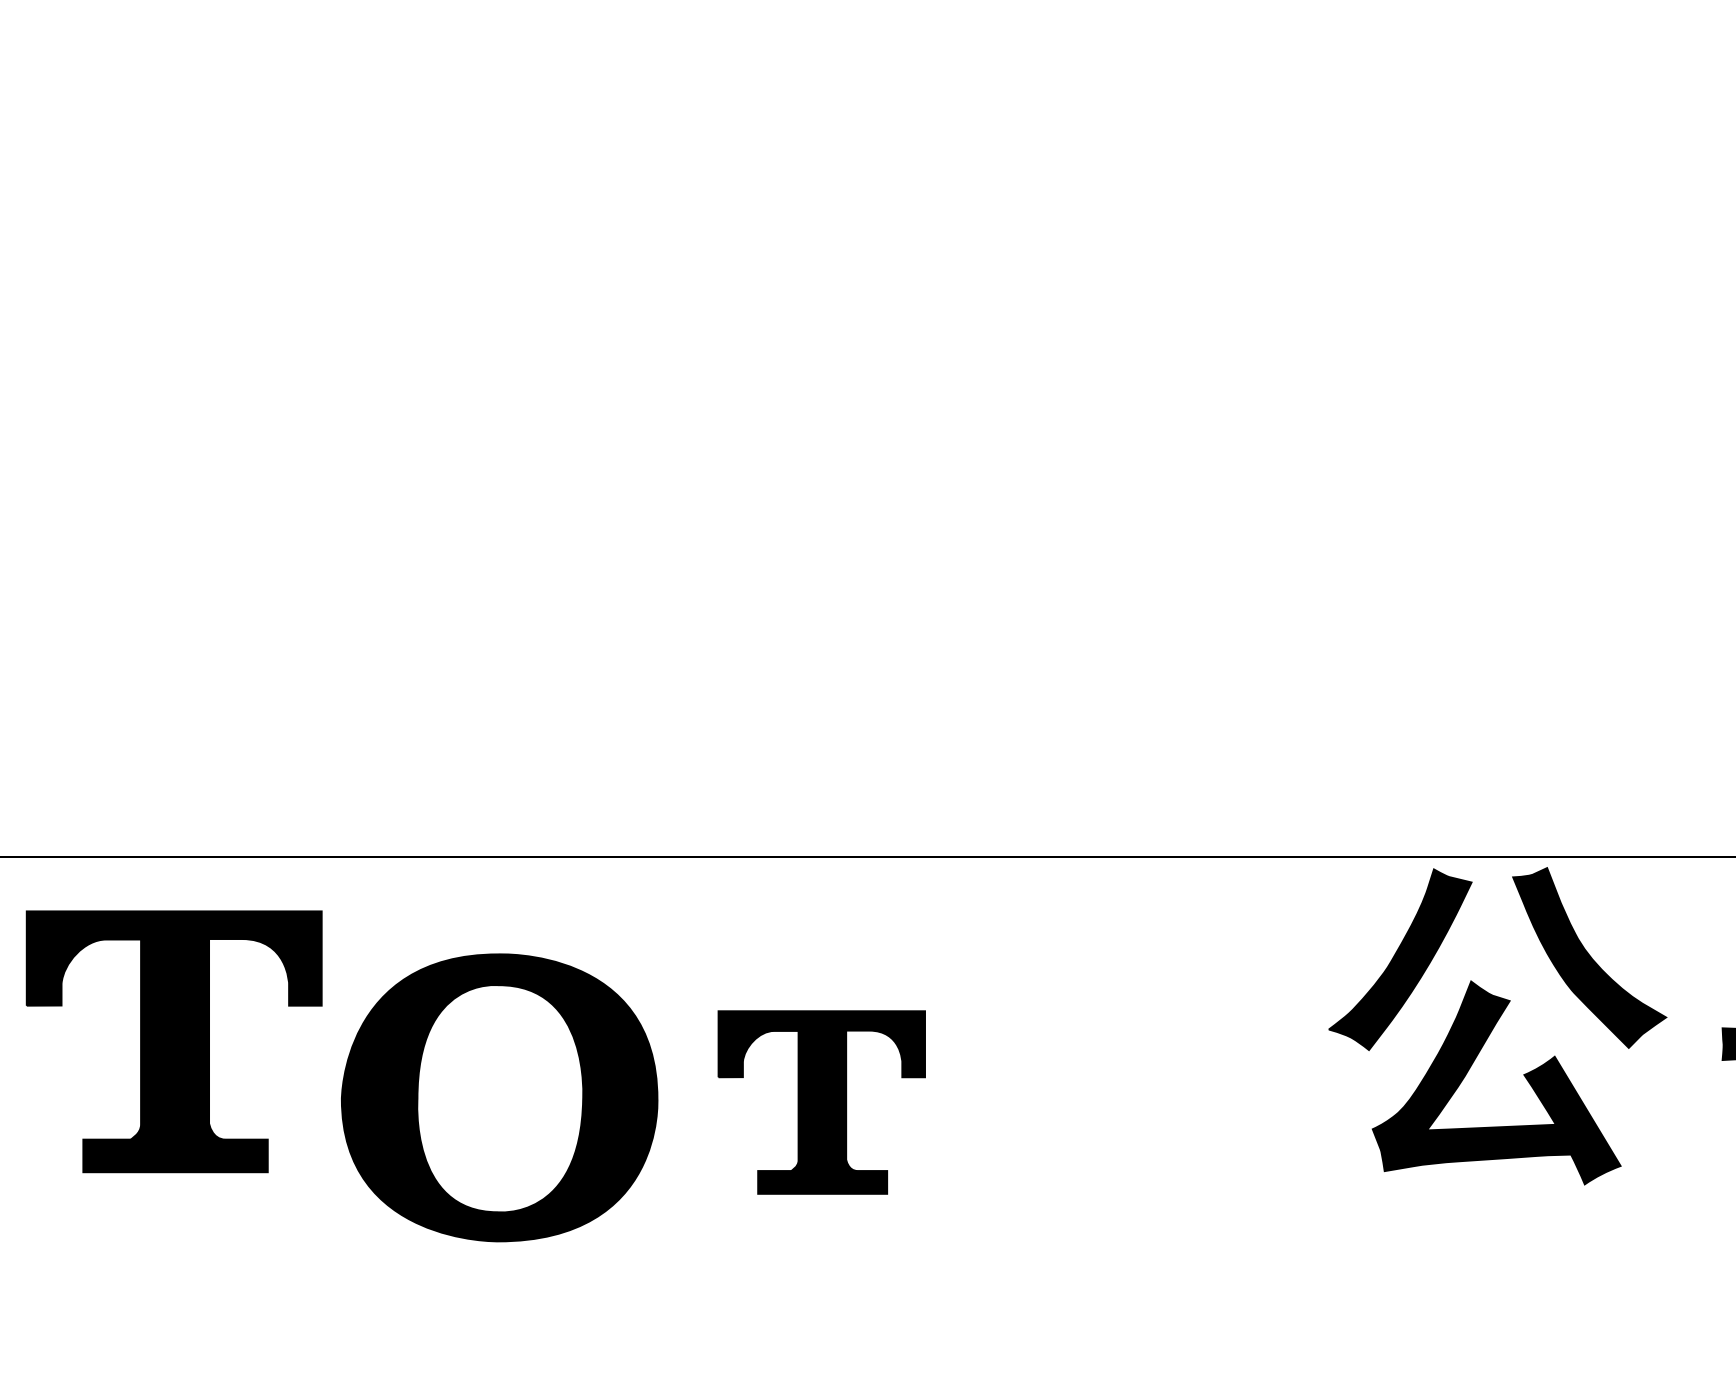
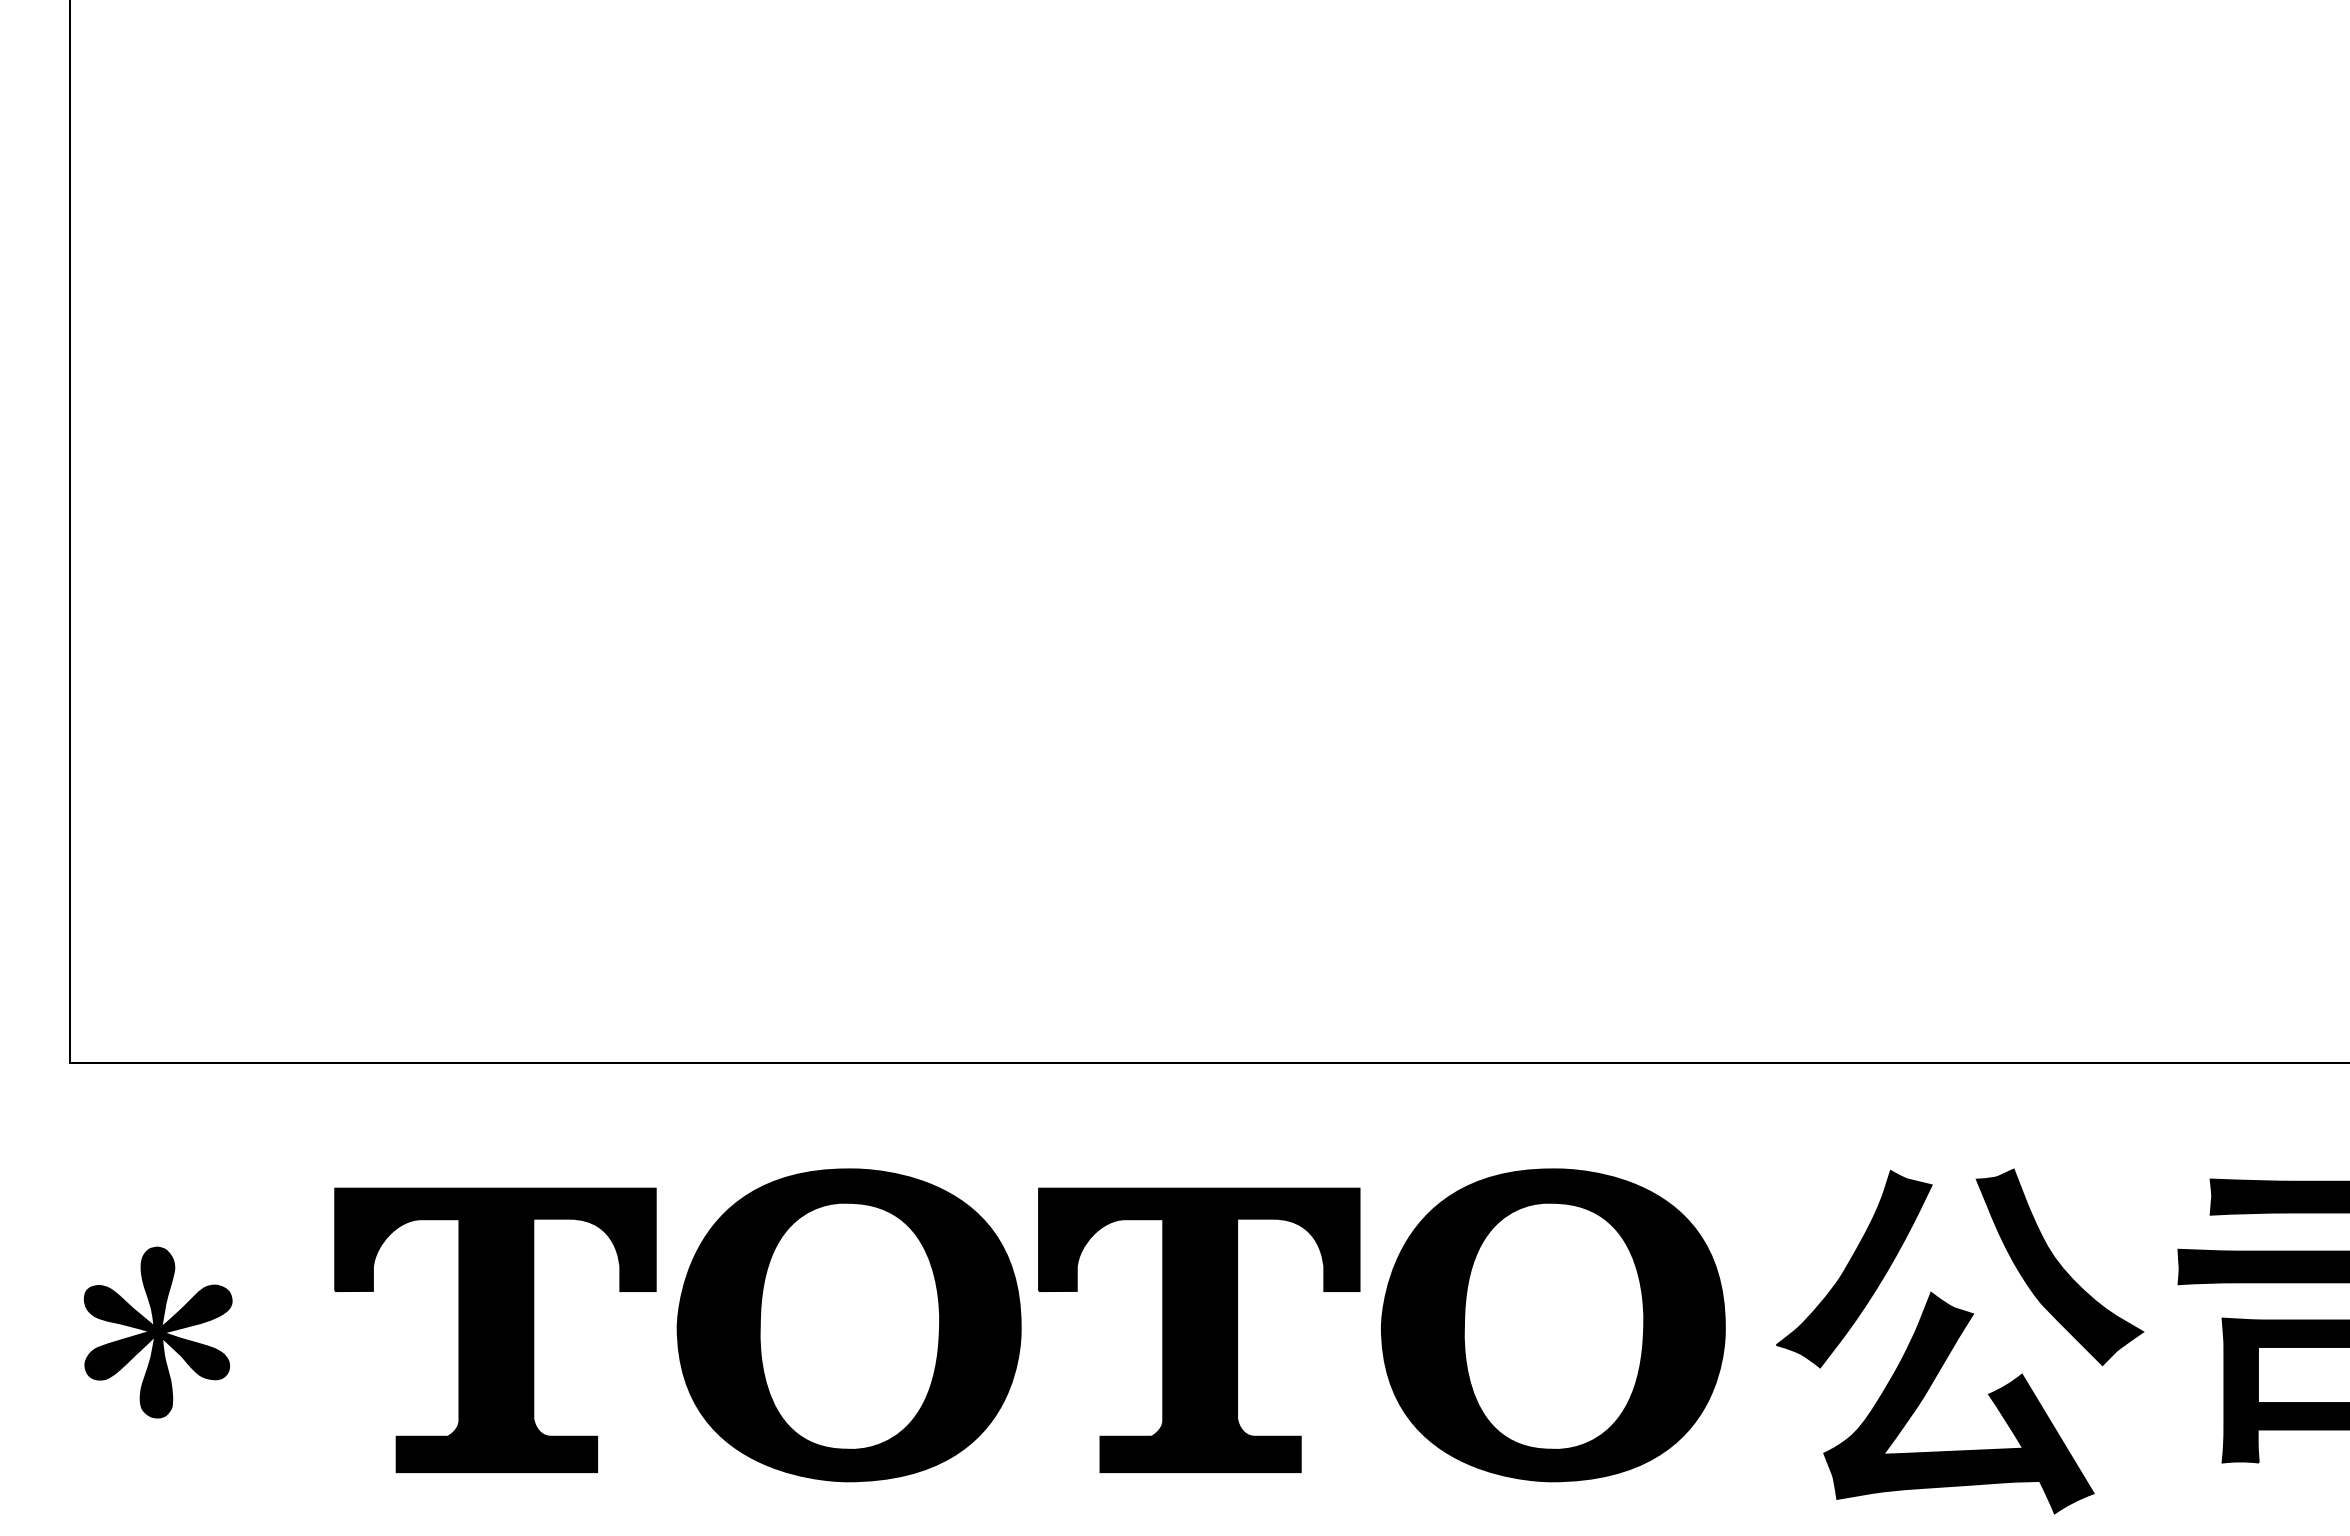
part: (1498, 1026) -> (1960, 1341), moved
part: (174, 1041) -> (495, 1330), moved
part: (1147, 1098) -> (1553, 1325), added
part: (821, 1102) -> (1199, 1330), size x1.43

